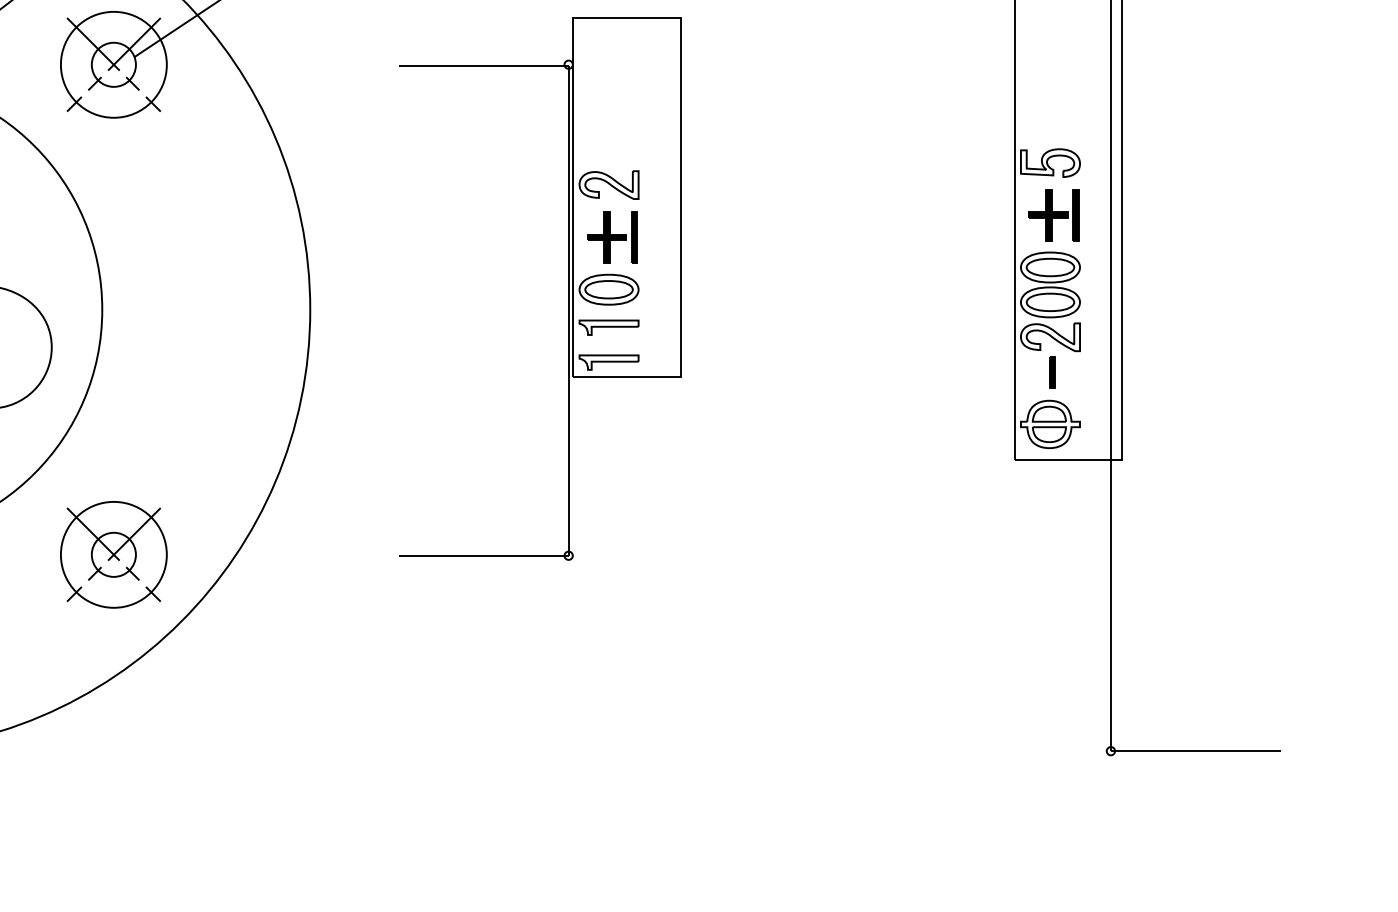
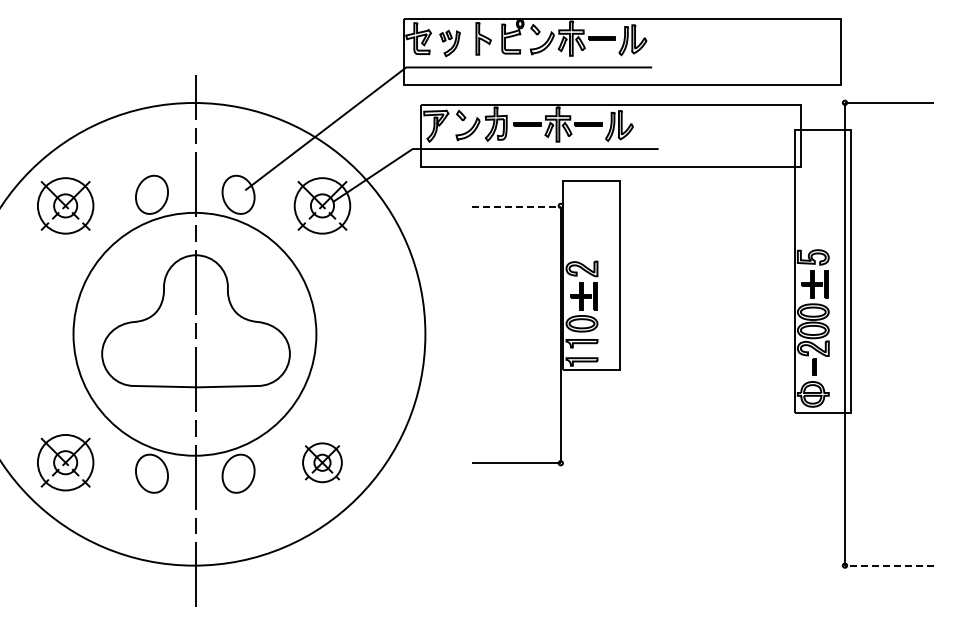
line: (484, 65) -> (516, 206), solid -> dashed
part: (113, 554) -> (322, 462), size x0.7
line: (1195, 750) -> (889, 565), solid -> dashed

